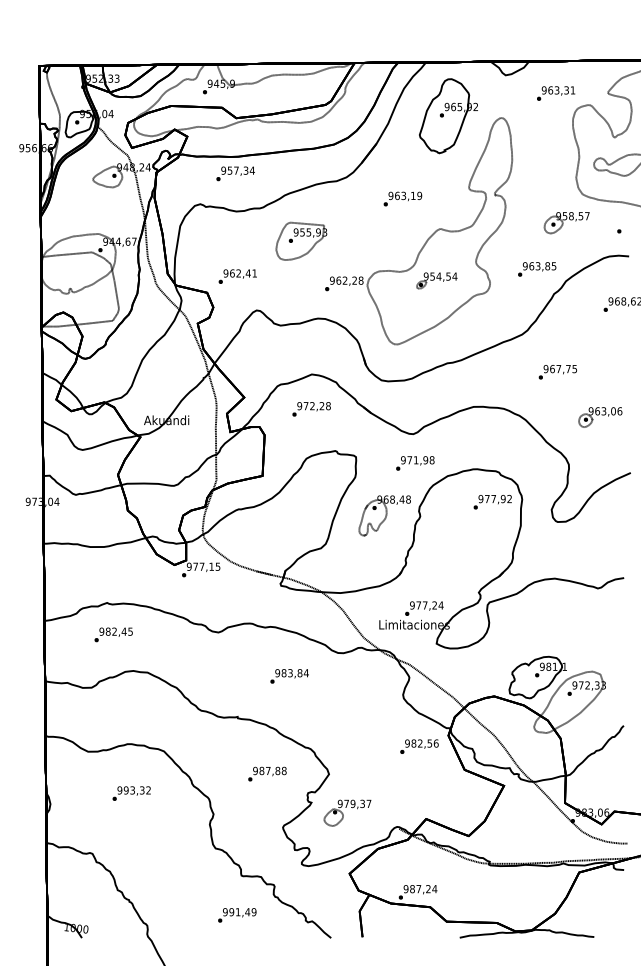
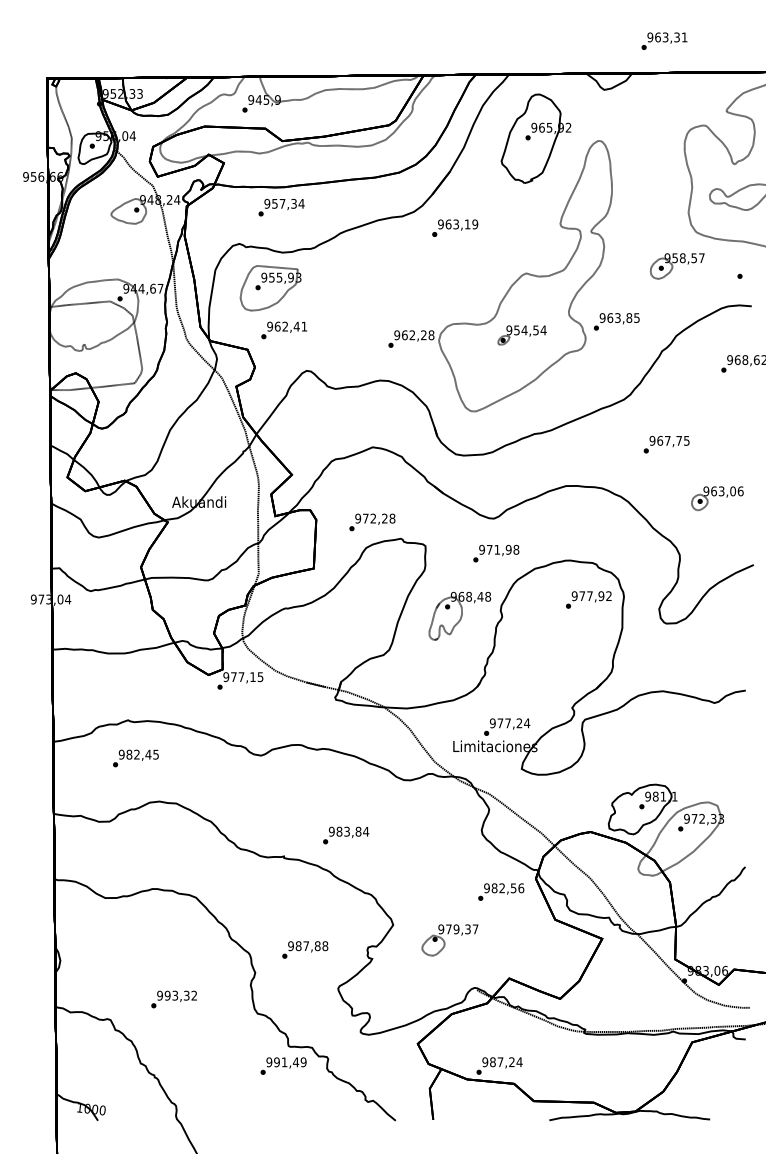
text: (556, 93) -> (664, 41), moved
text: (402, 198) -> (454, 227), moved
part: (301, 240) -> (270, 287), moved
text: (537, 269) -> (617, 321), moved
text: (311, 409) -> (372, 522), moved
text: (289, 676) -> (345, 835), moved
text: (267, 773) -> (305, 949), moved
text: (131, 793) -> (173, 999), moved
part: (347, 812) -> (449, 939), moved
text: (237, 915) -> (283, 1066), moved

